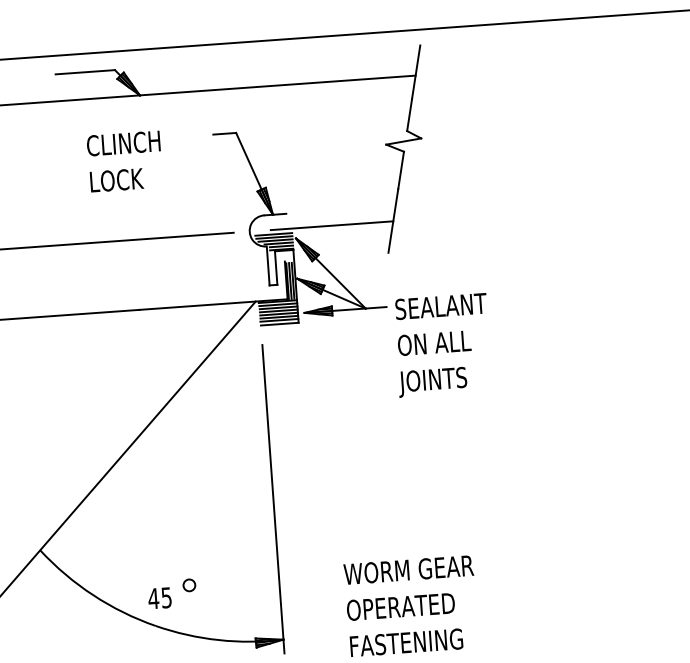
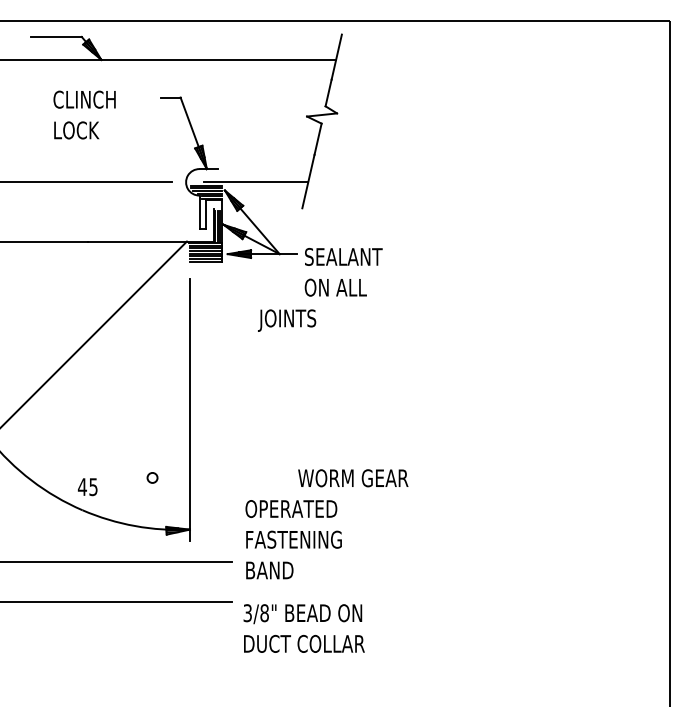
text: (433, 382) -> (287, 320), moved
text: (409, 570) -> (353, 478), moved
circle: (189, 584) -> (152, 477), moved

